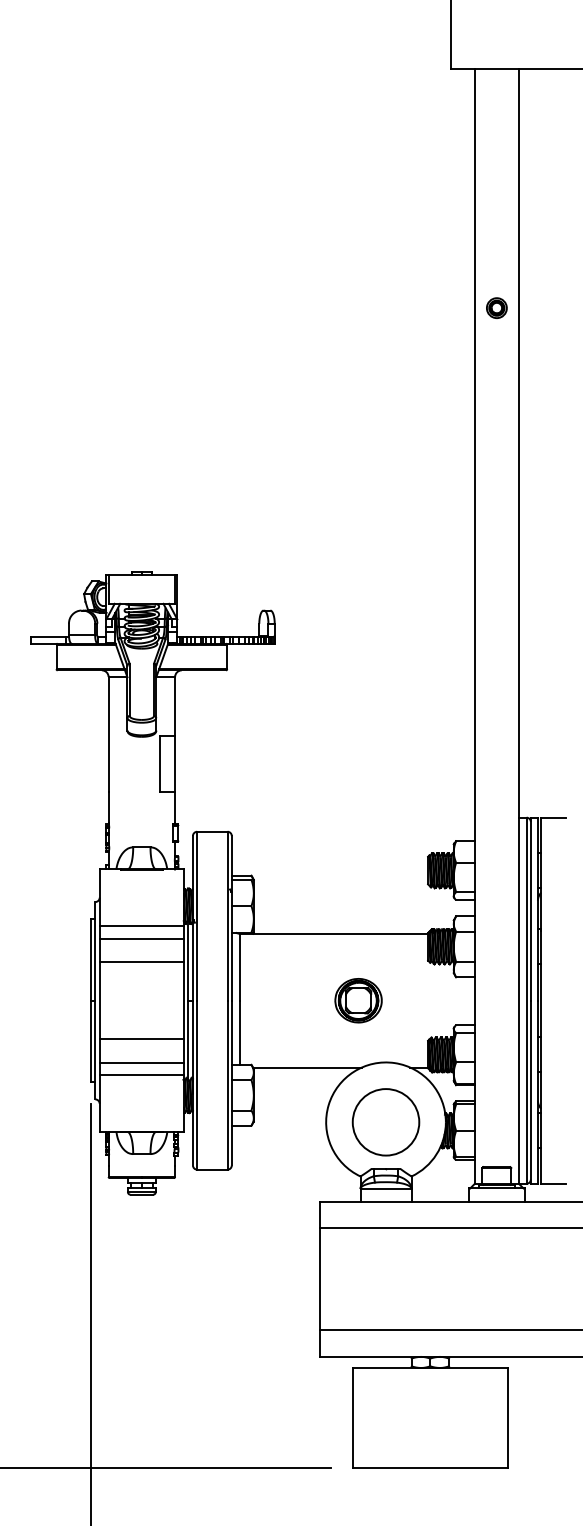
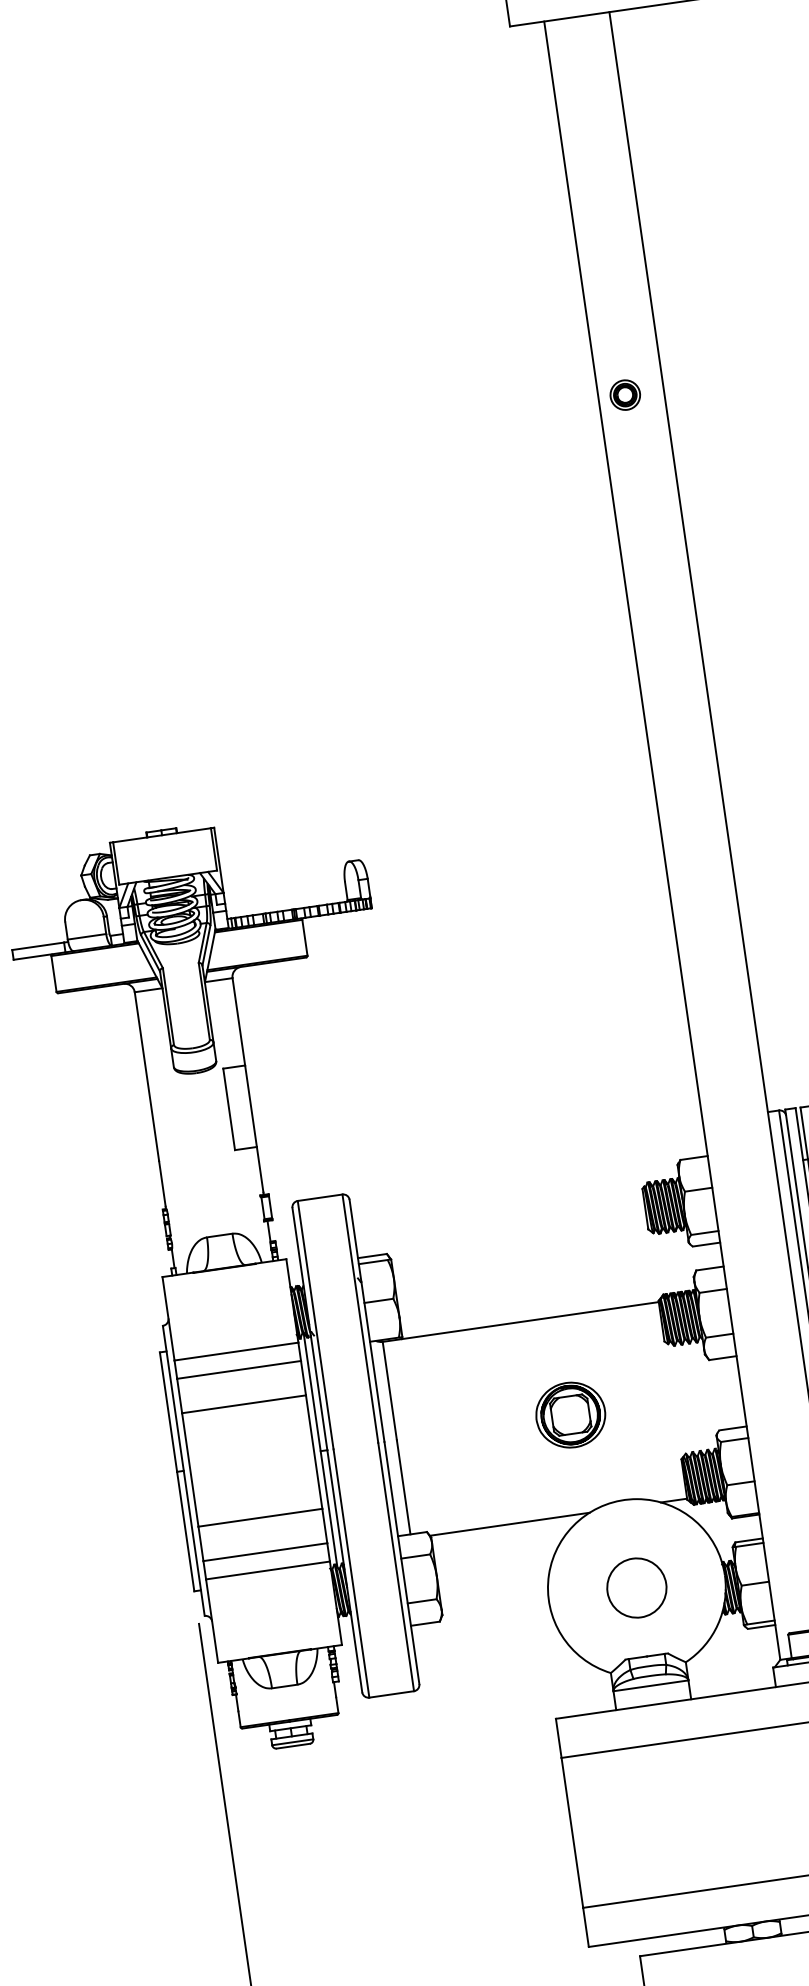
part: (496, 307) -> (624, 394), moved
circle: (385, 1122) -> (636, 1588), size x0.6

